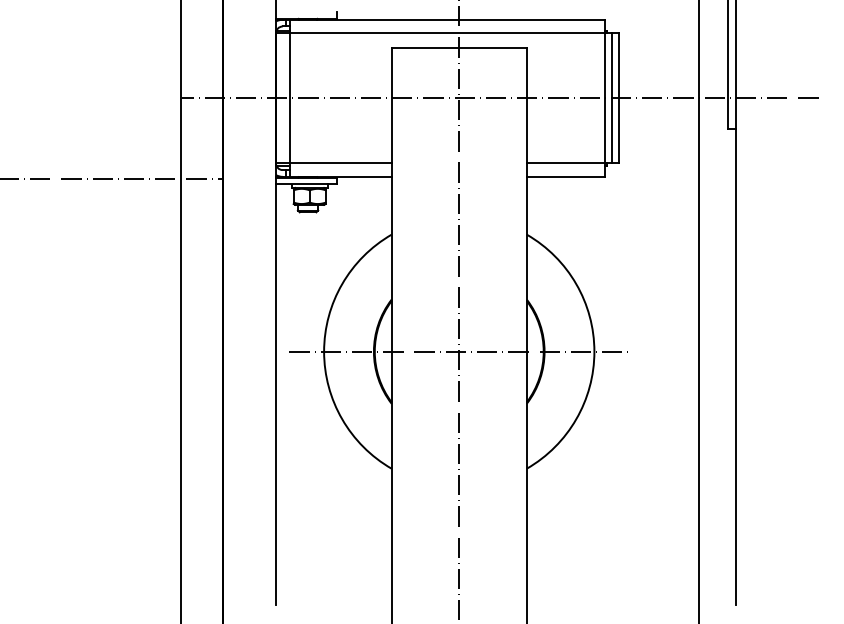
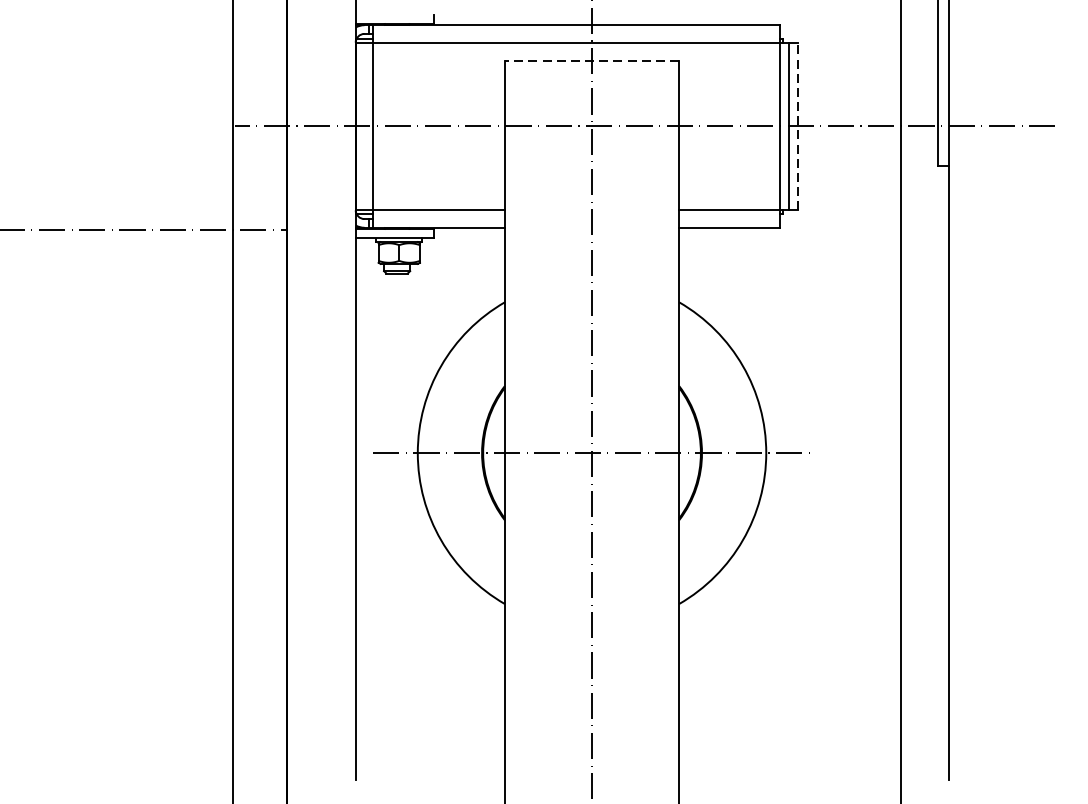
line: (459, 47) -> (592, 61), solid -> dashed
line: (618, 97) -> (797, 125), solid -> dashed

